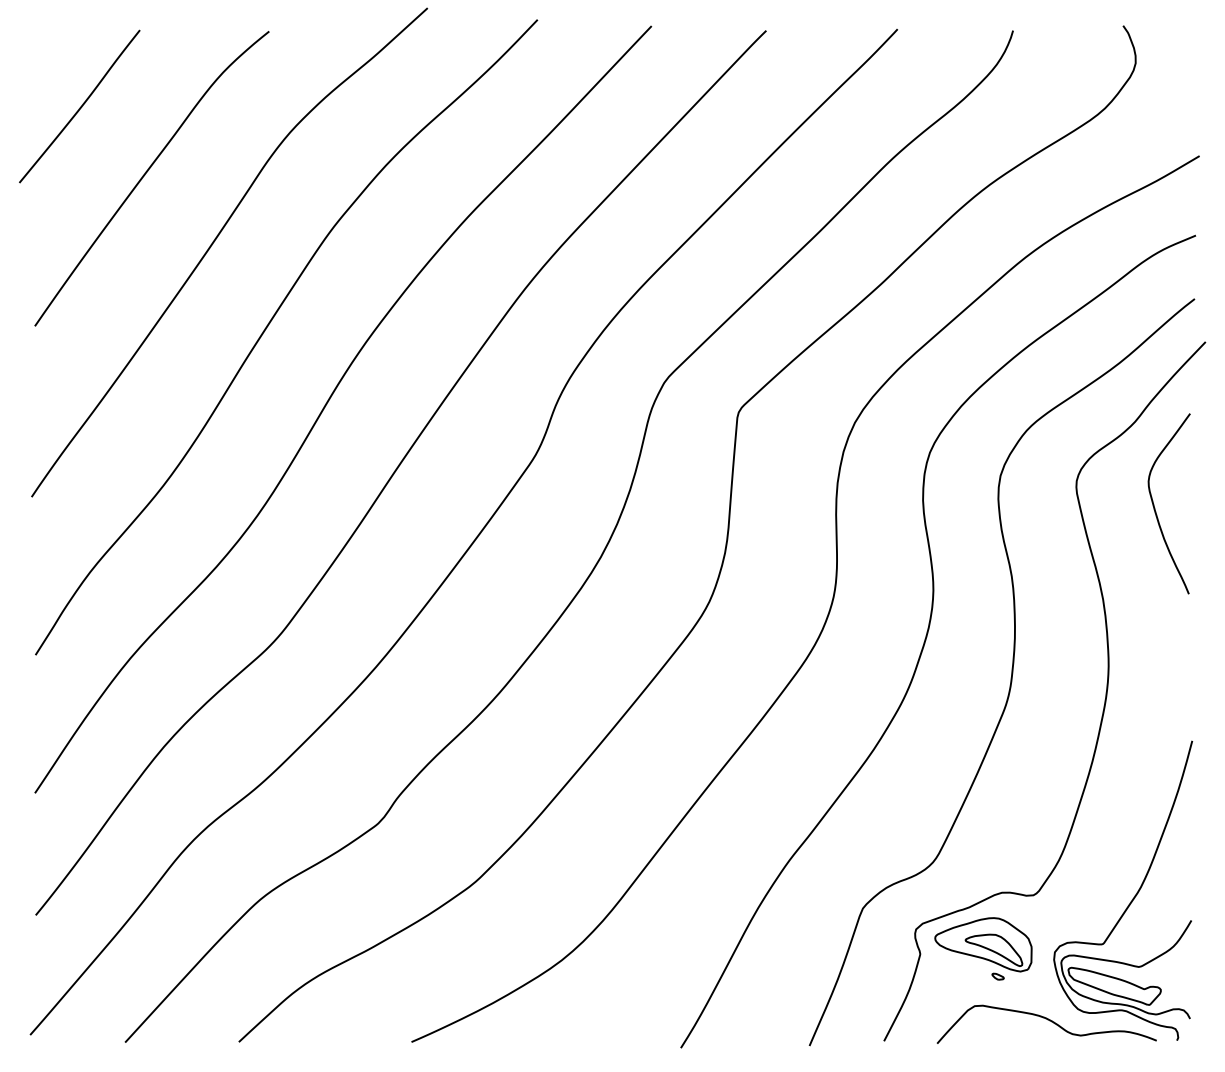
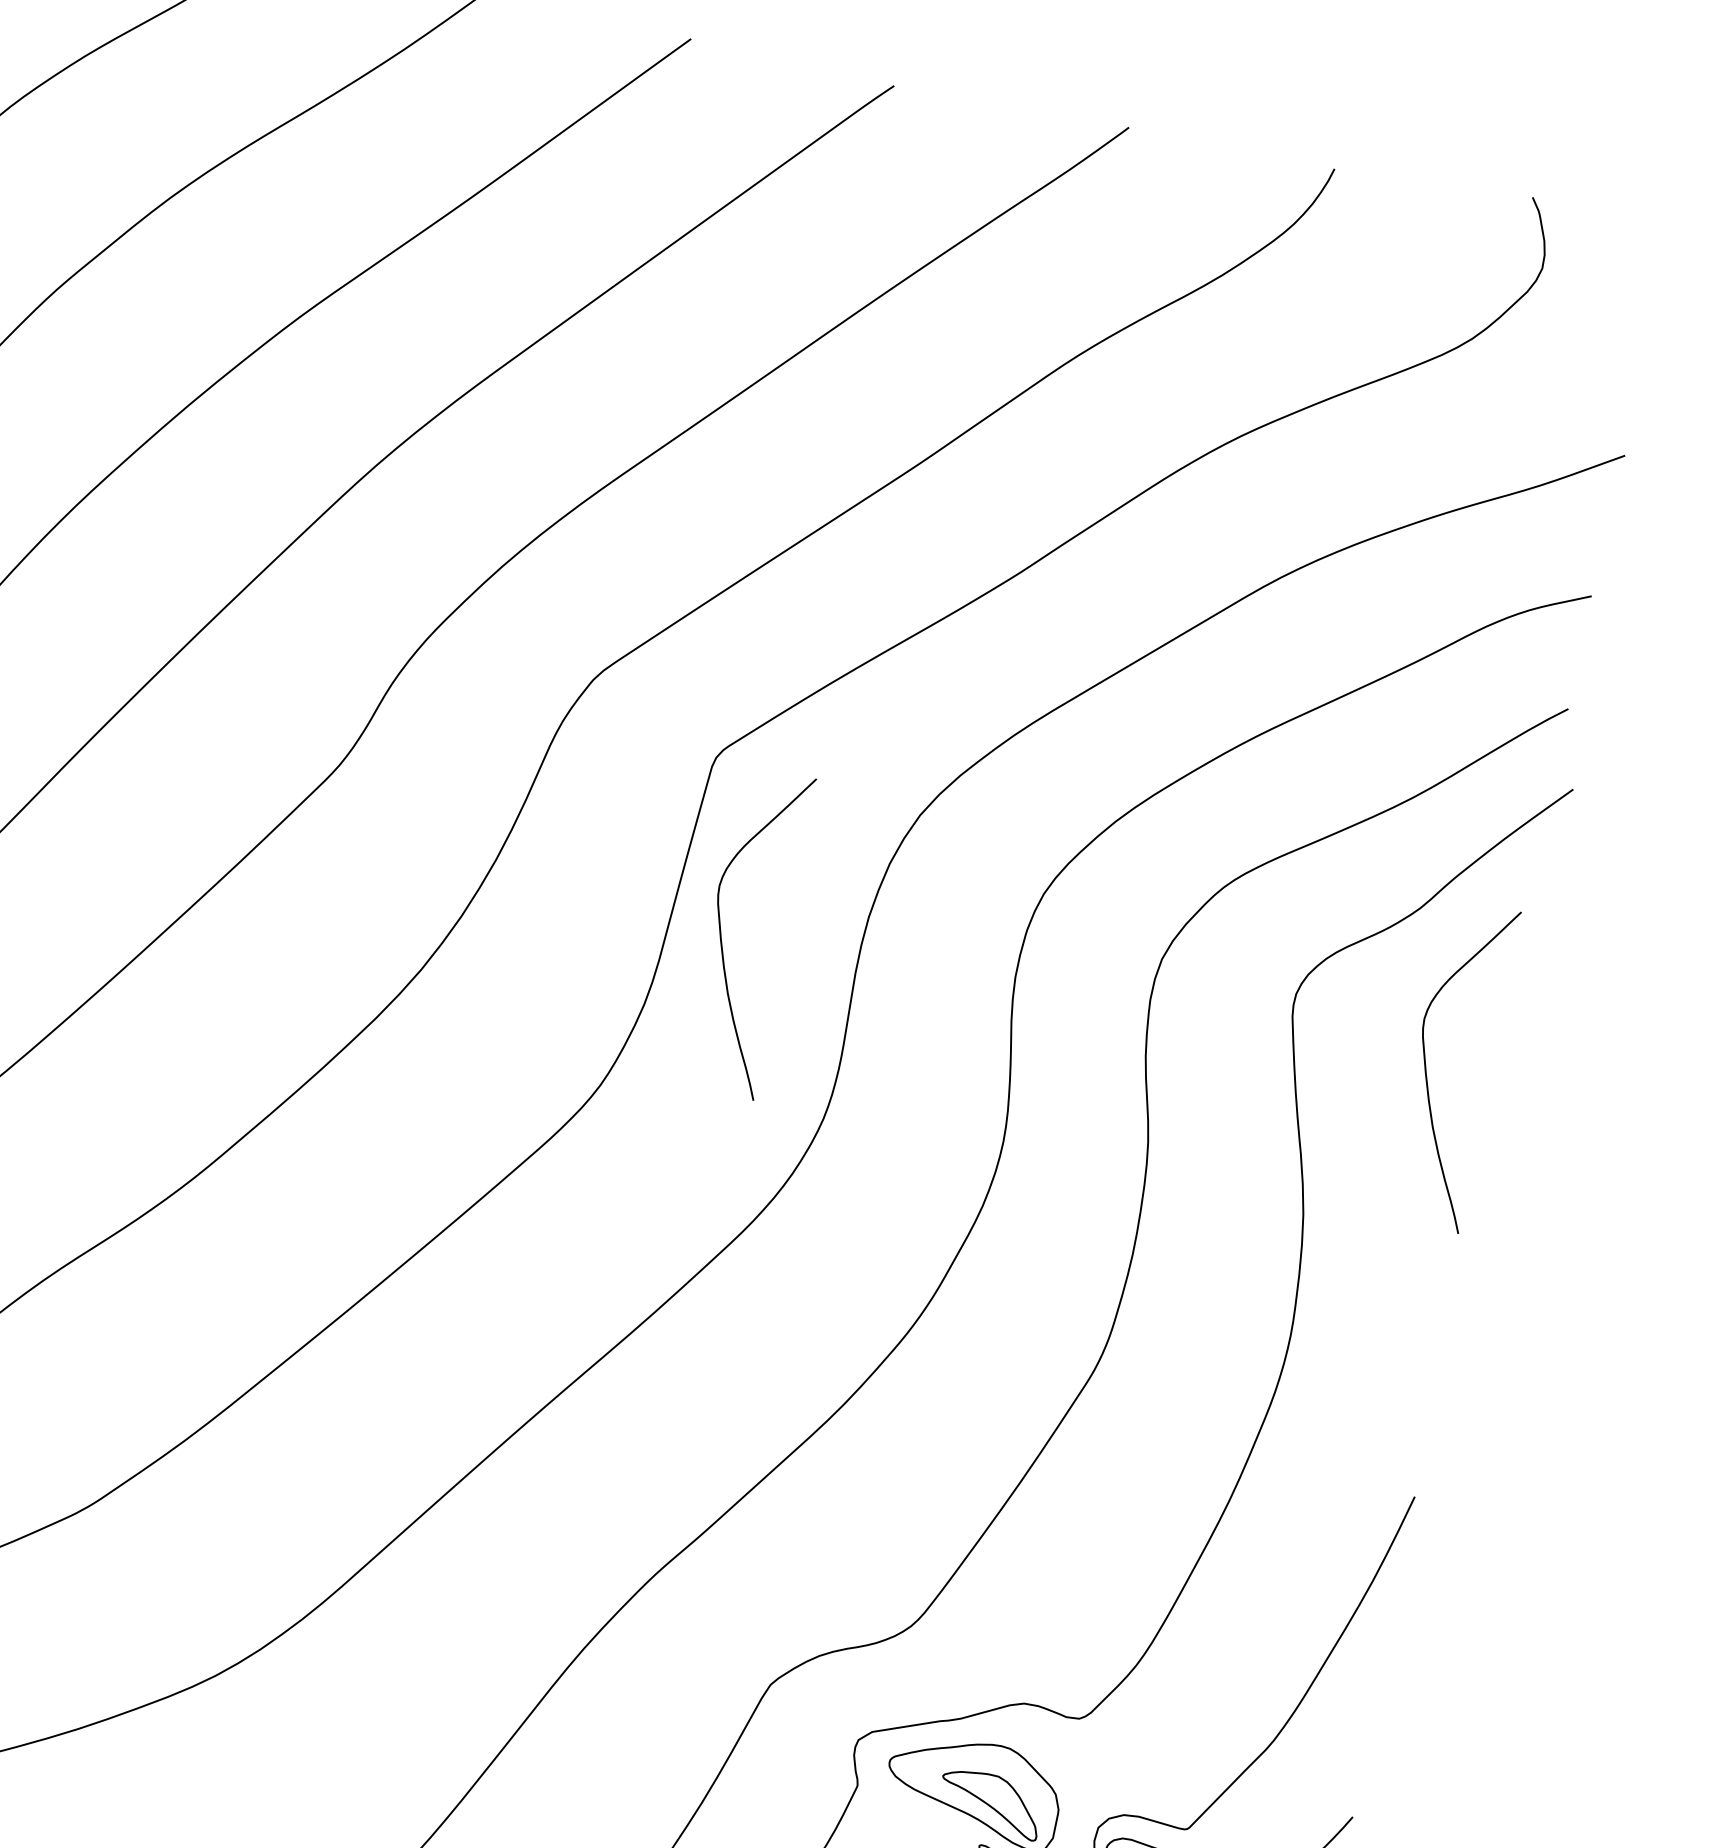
curve: (760, 508) -> (722, 936), added

